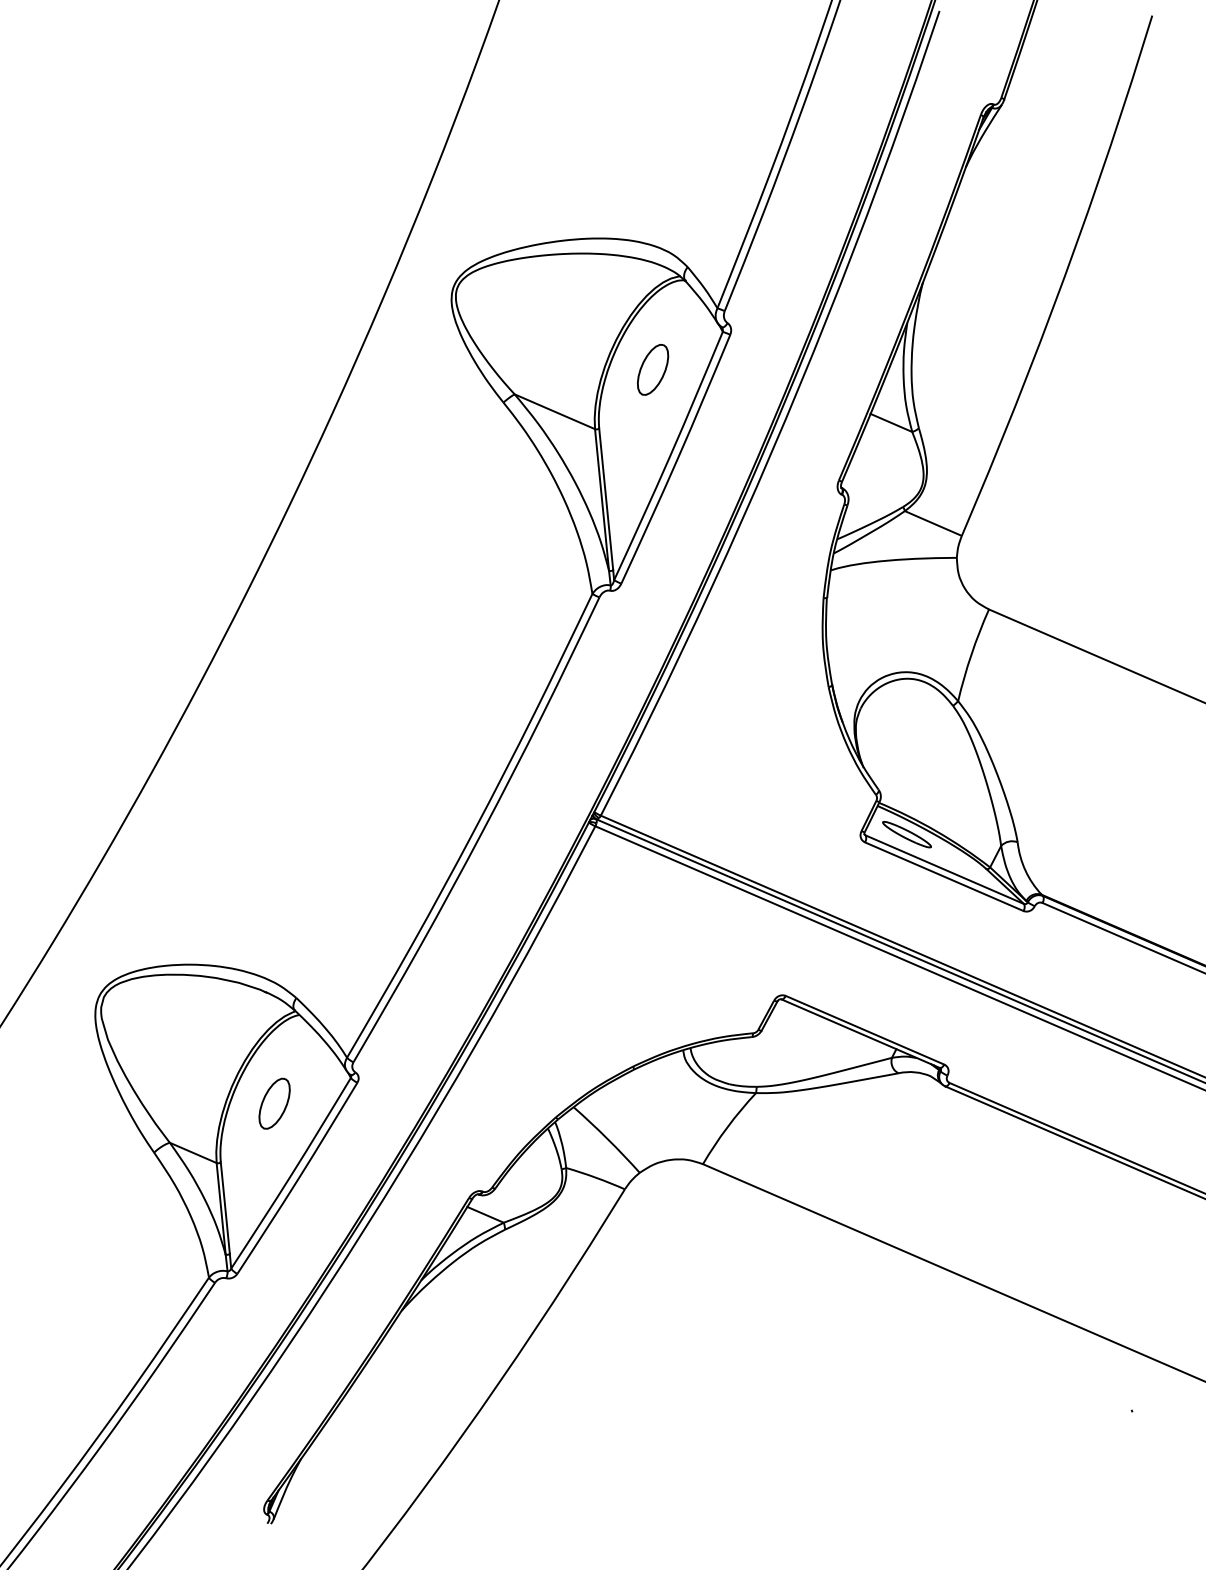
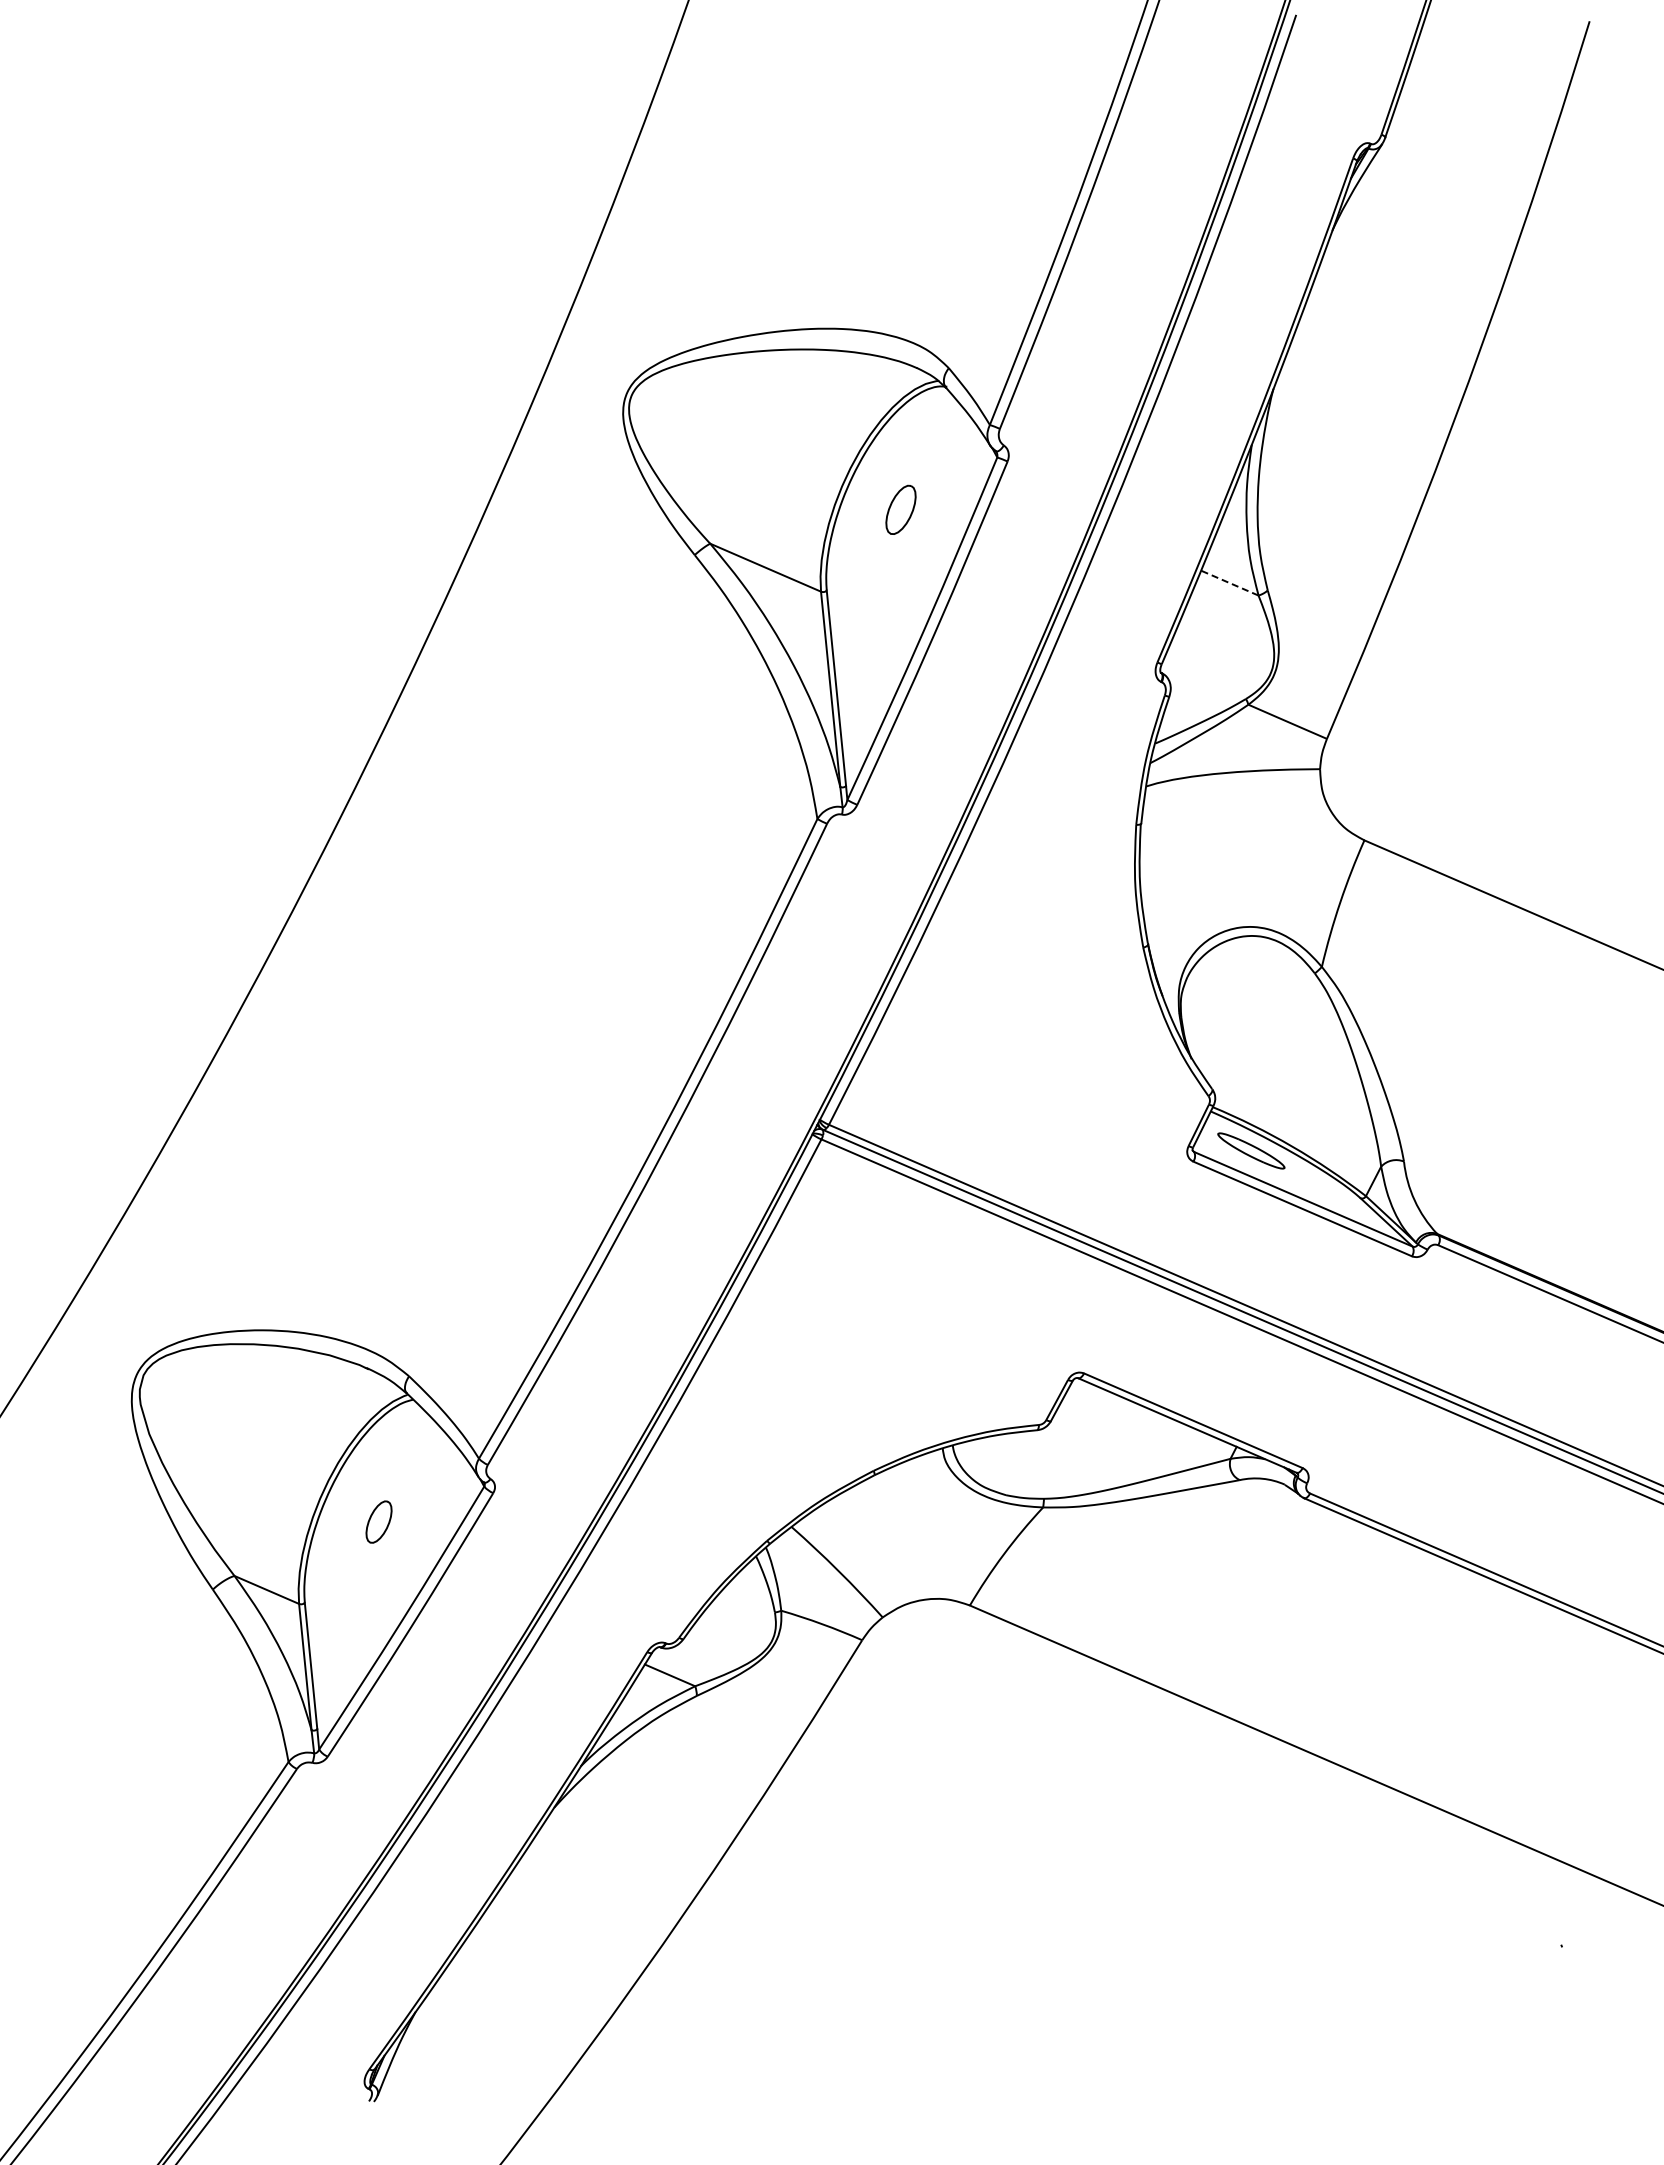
part: (652, 369) -> (900, 509), size x0.7
line: (891, 422) -> (1229, 582), solid -> dashed
part: (274, 1103) -> (378, 1521), size x0.6

